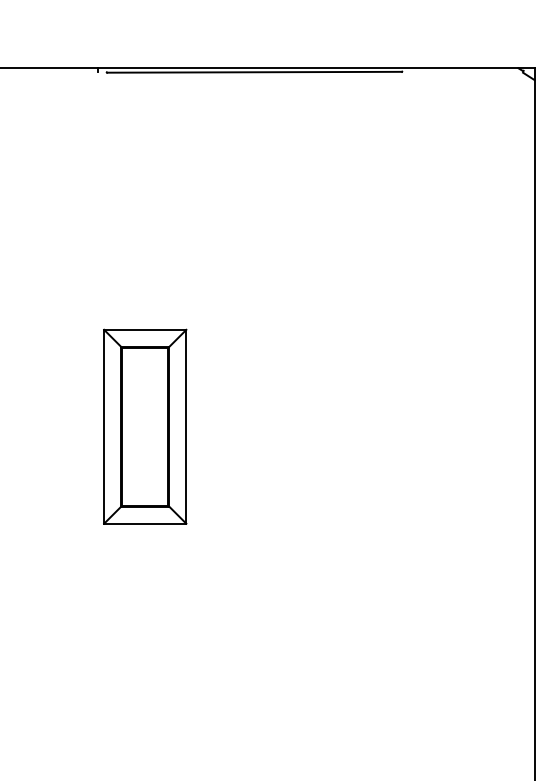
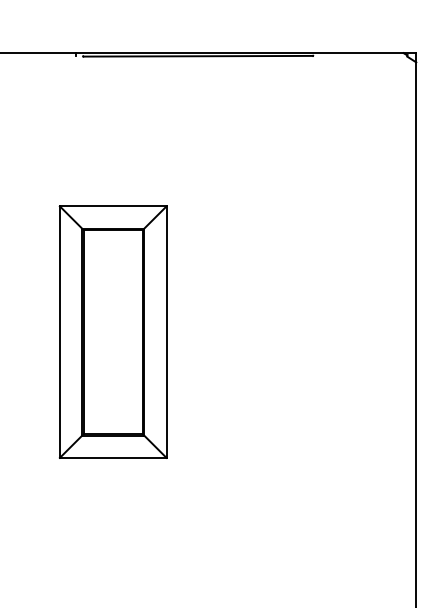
part: (144, 426) -> (112, 332), size x1.67

